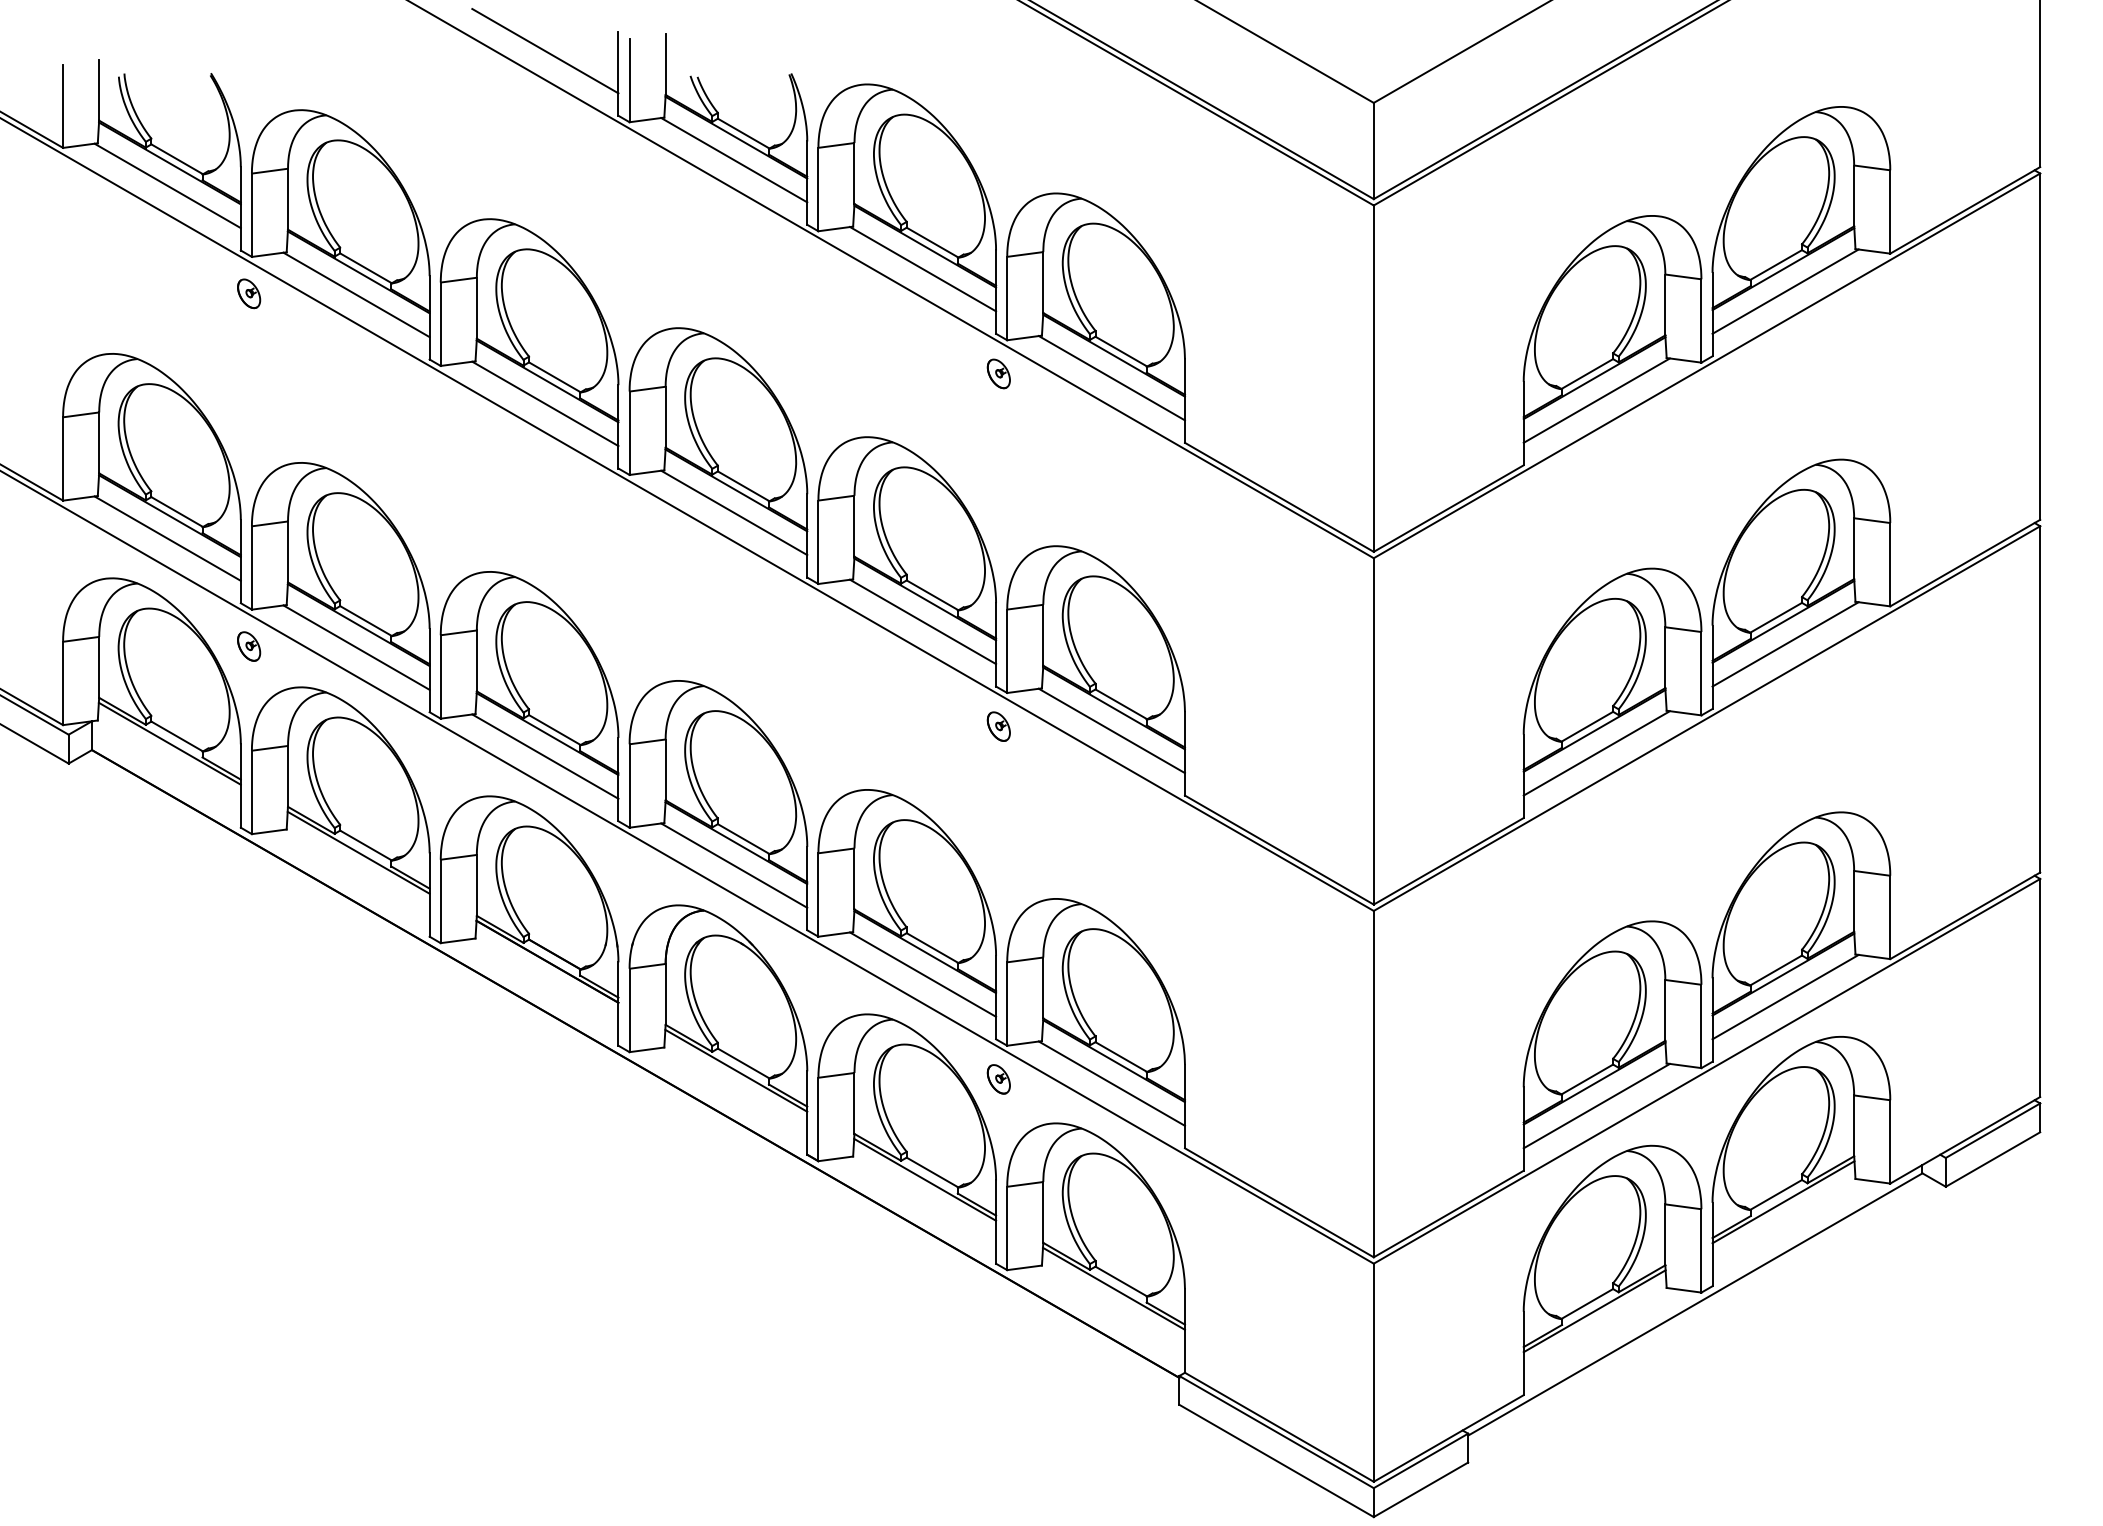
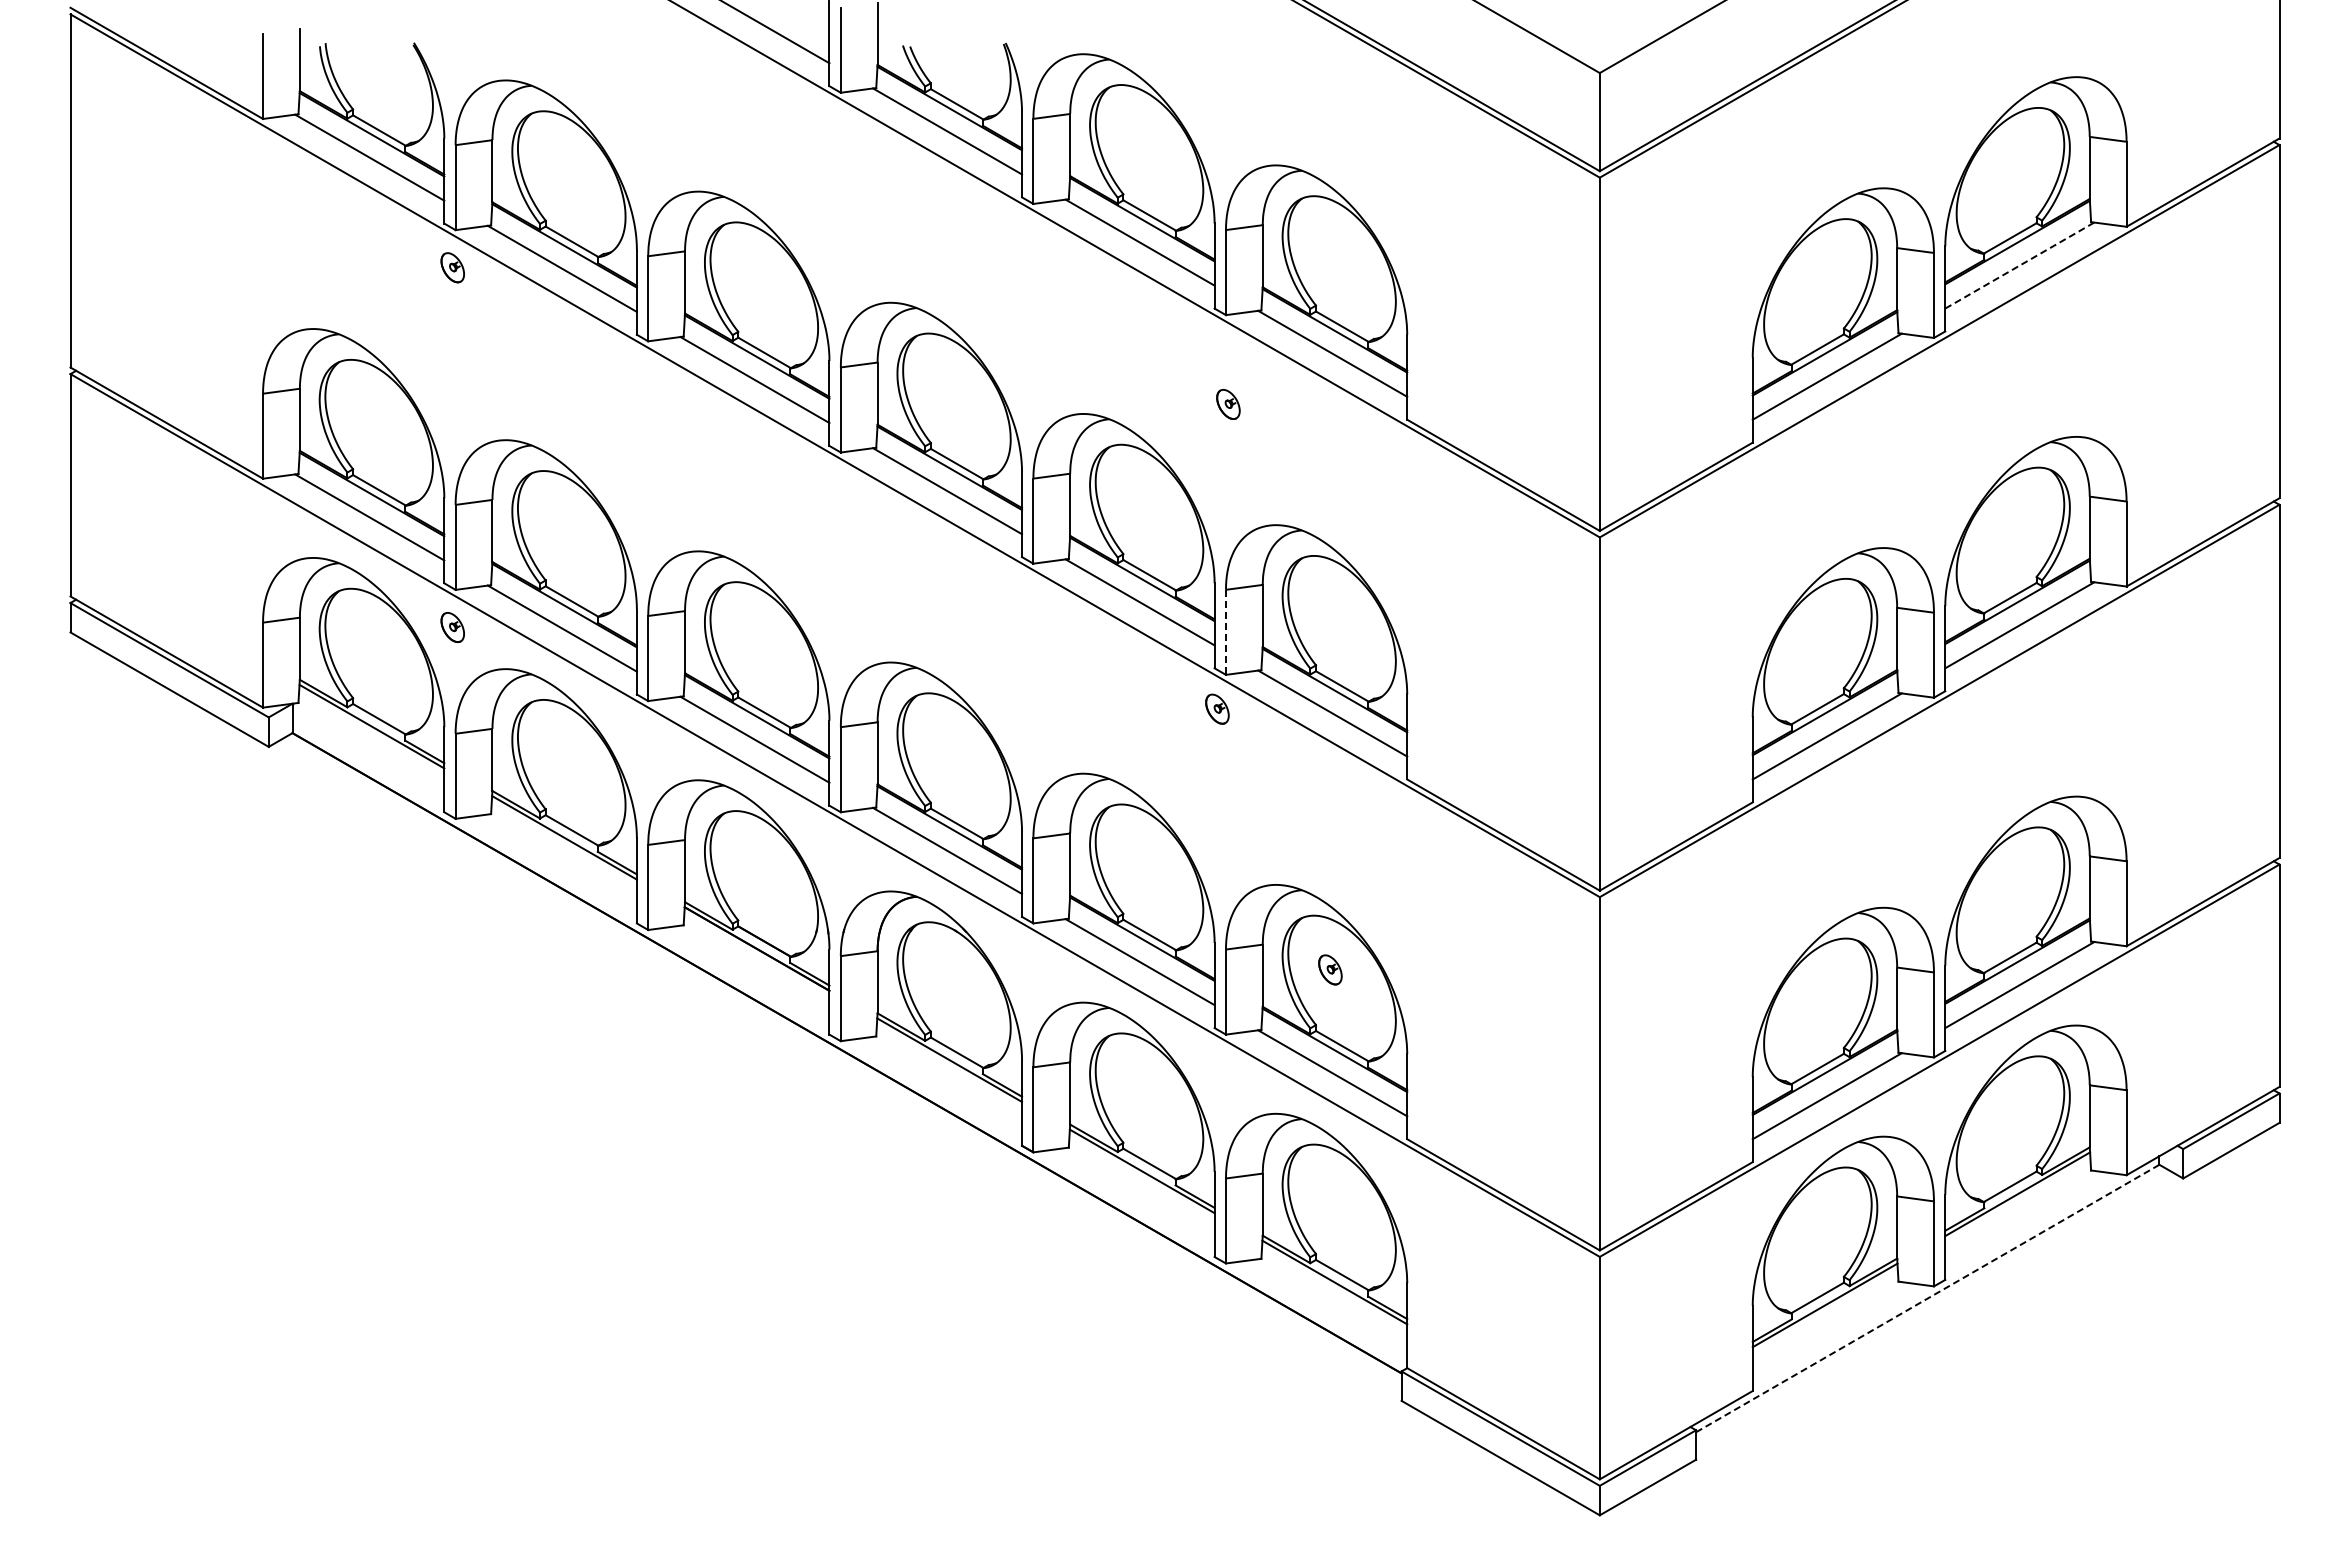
line: (1786, 291) -> (2020, 265), solid -> dashed
part: (998, 373) -> (1228, 404), moved
line: (1006, 651) -> (1225, 632), solid -> dashed
part: (998, 1078) -> (1330, 969), moved
line: (1695, 1304) -> (1927, 1298), solid -> dashed

